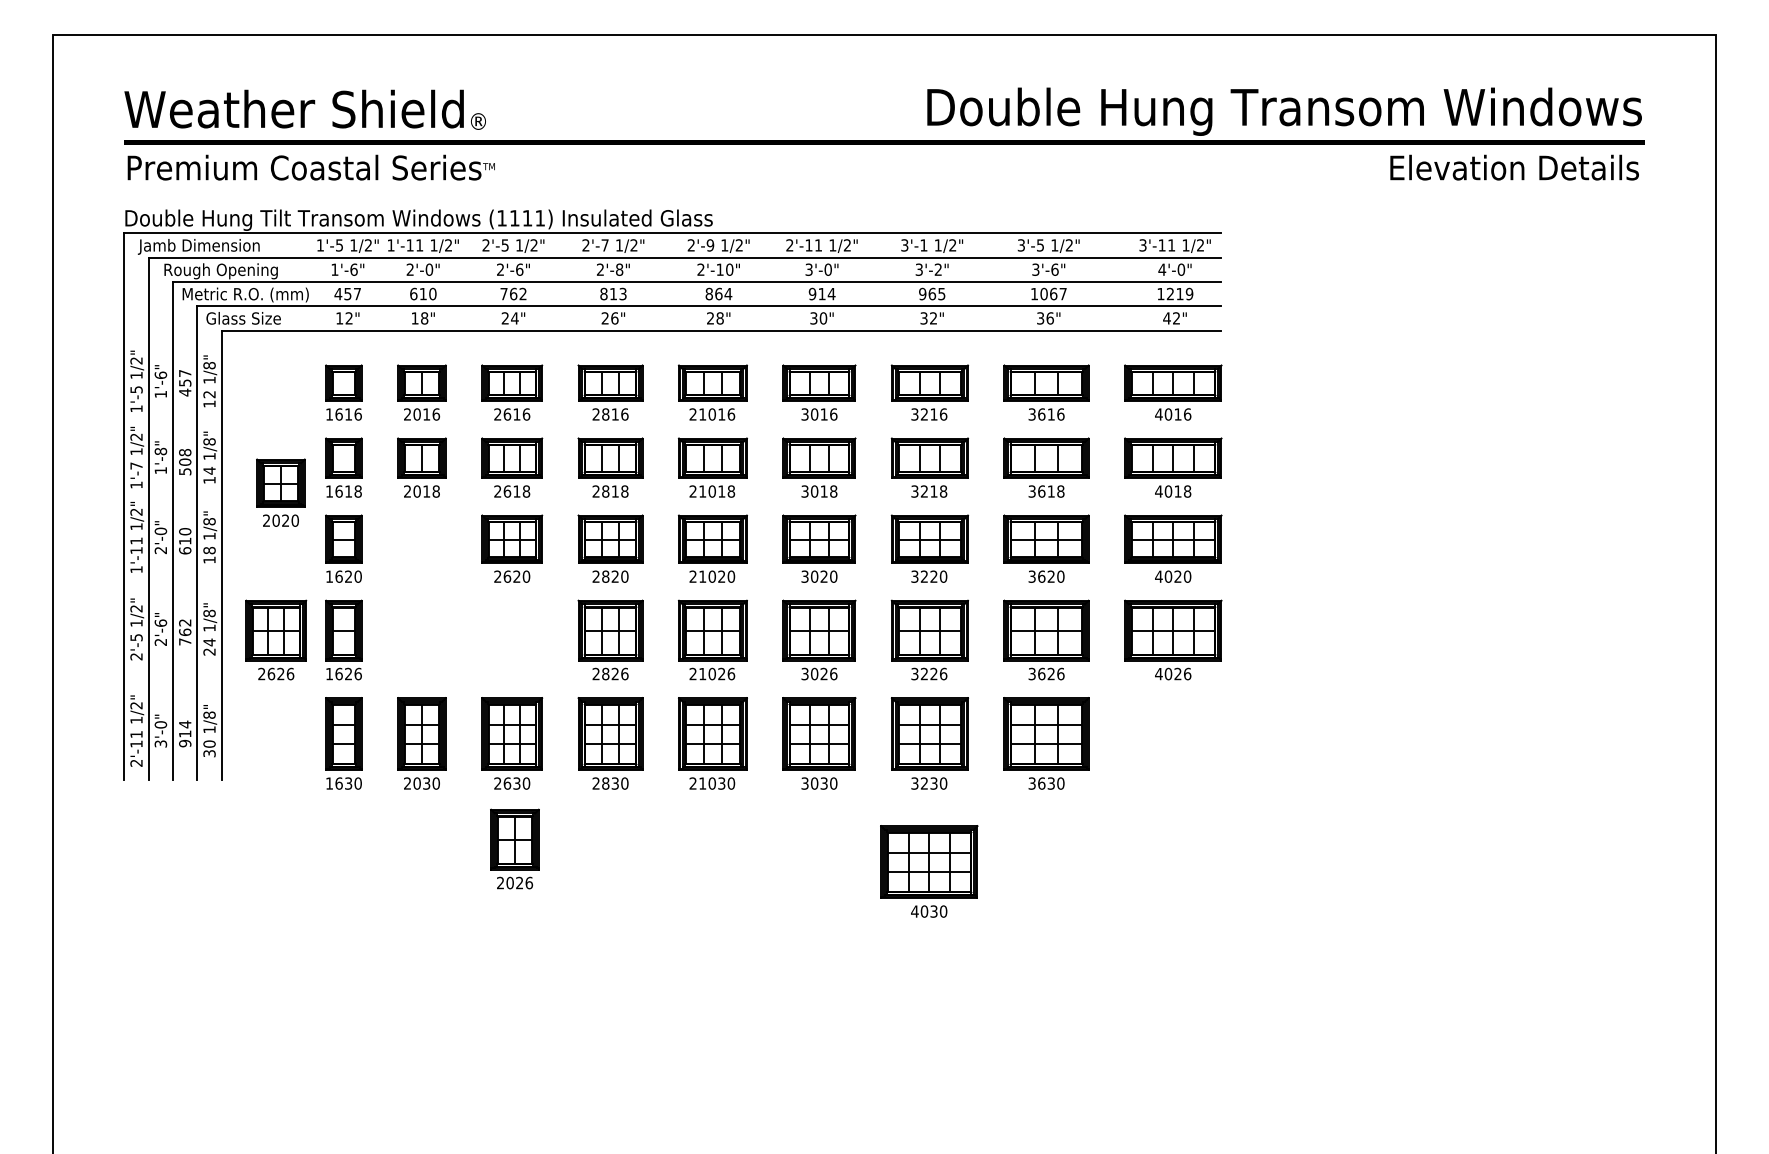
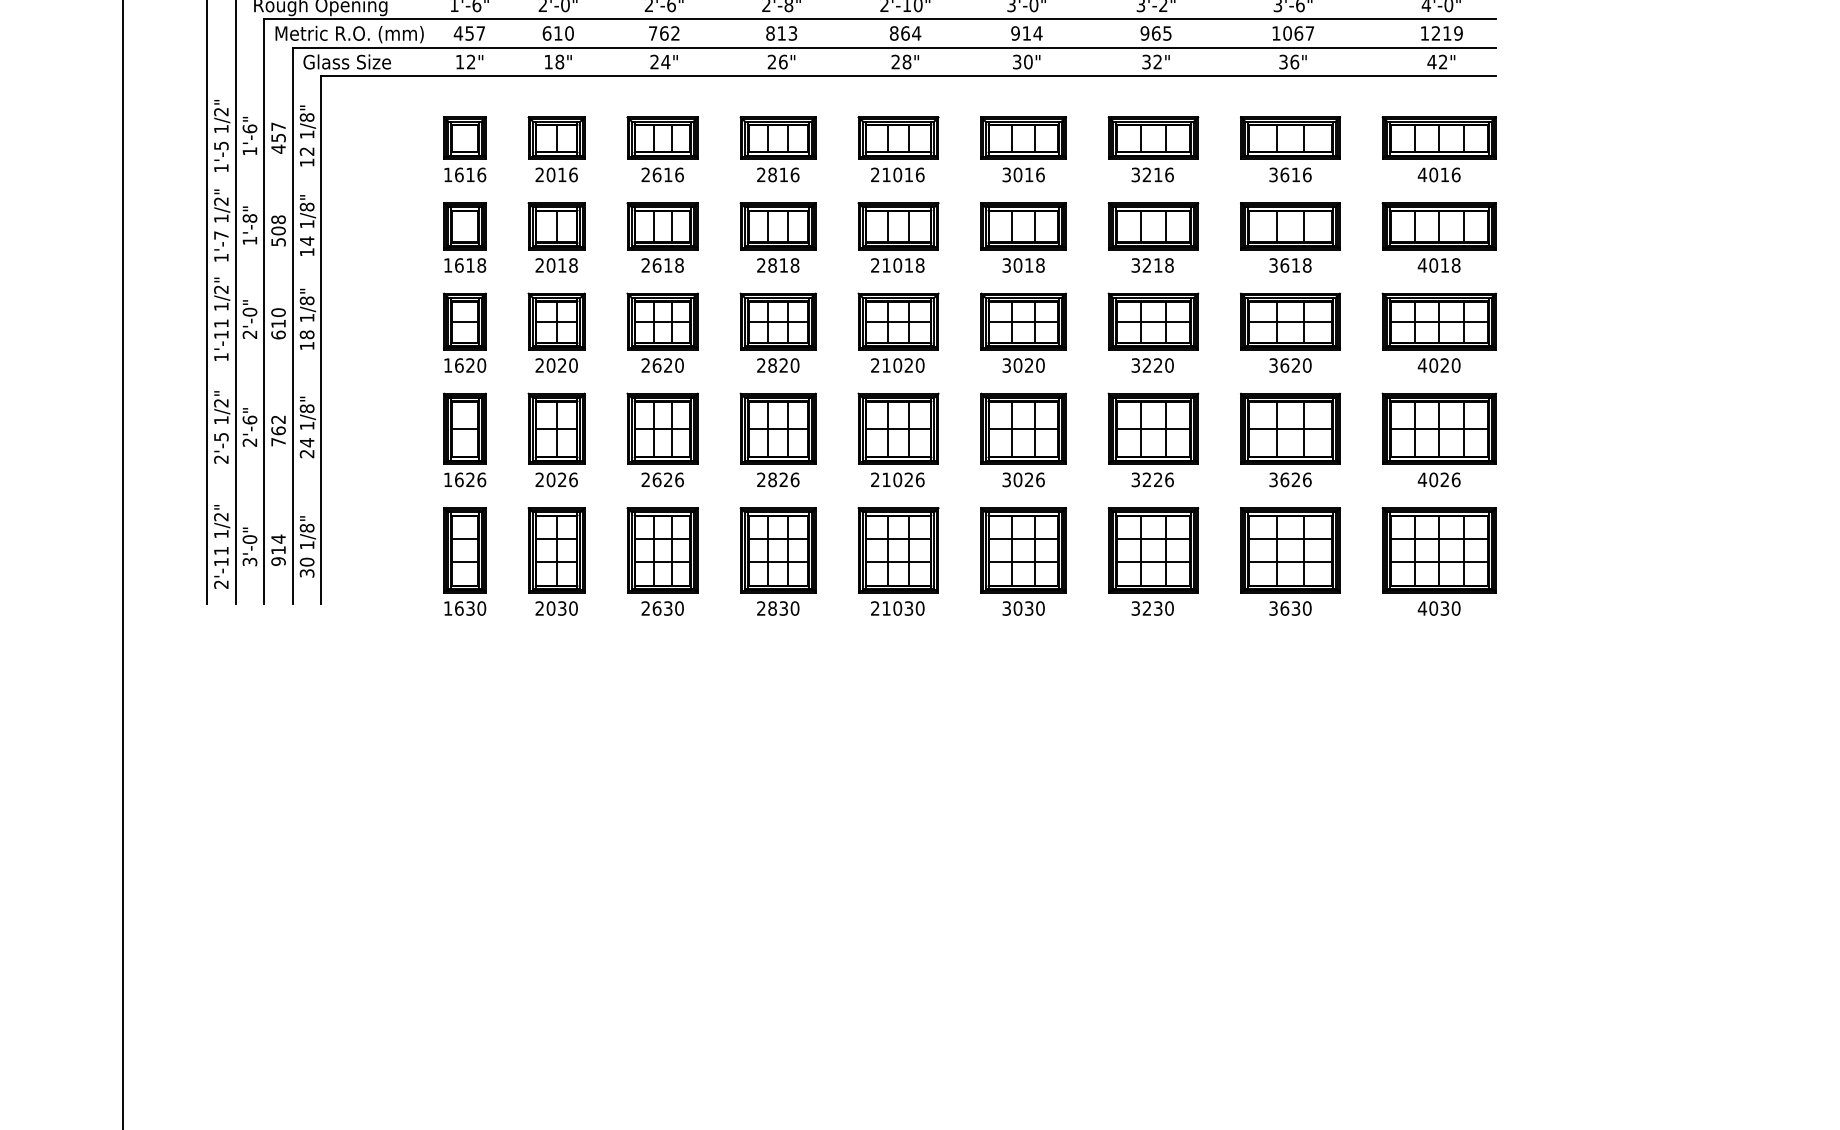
part: (280, 492) -> (556, 332), moved
part: (276, 639) -> (663, 439), moved
part: (514, 848) -> (556, 439), moved
part: (929, 871) -> (1439, 561), moved

